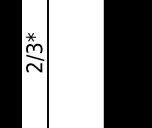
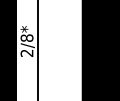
text: (33, 47) -> (26, 37), 2/3* -> 2/8*

